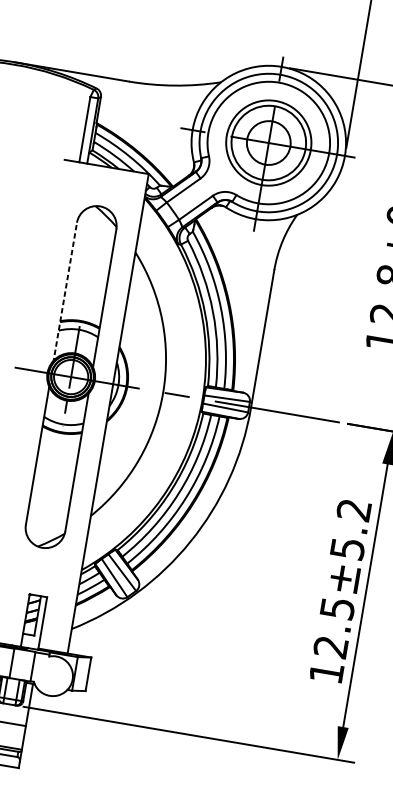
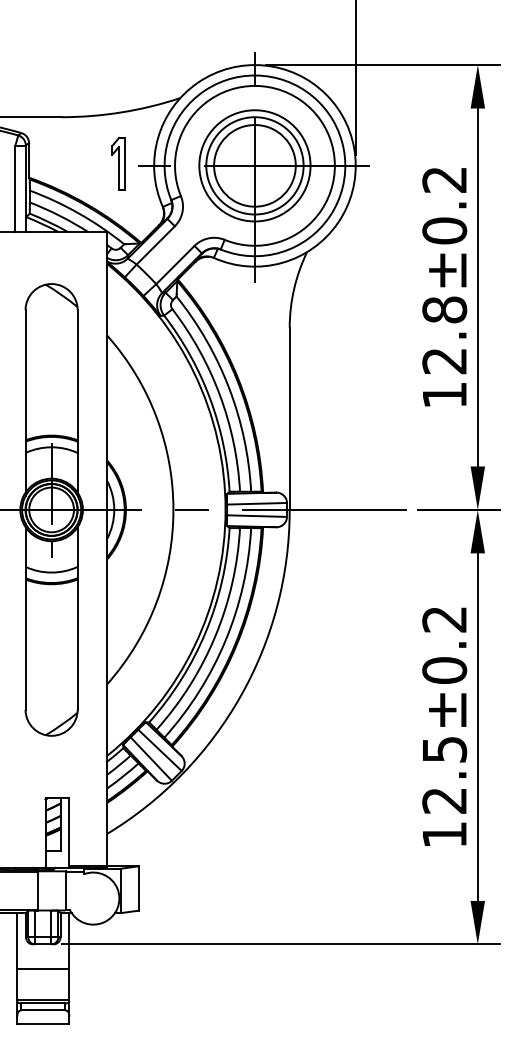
part: (165, 123) -> (118, 163), added
circle: (268, 142) -> (254, 165), size x1.43
line: (65, 293) -> (25, 403), dashed -> solid
text: (347, 548) -> (444, 670), 12.5±5.2 -> 12.5±0.2

